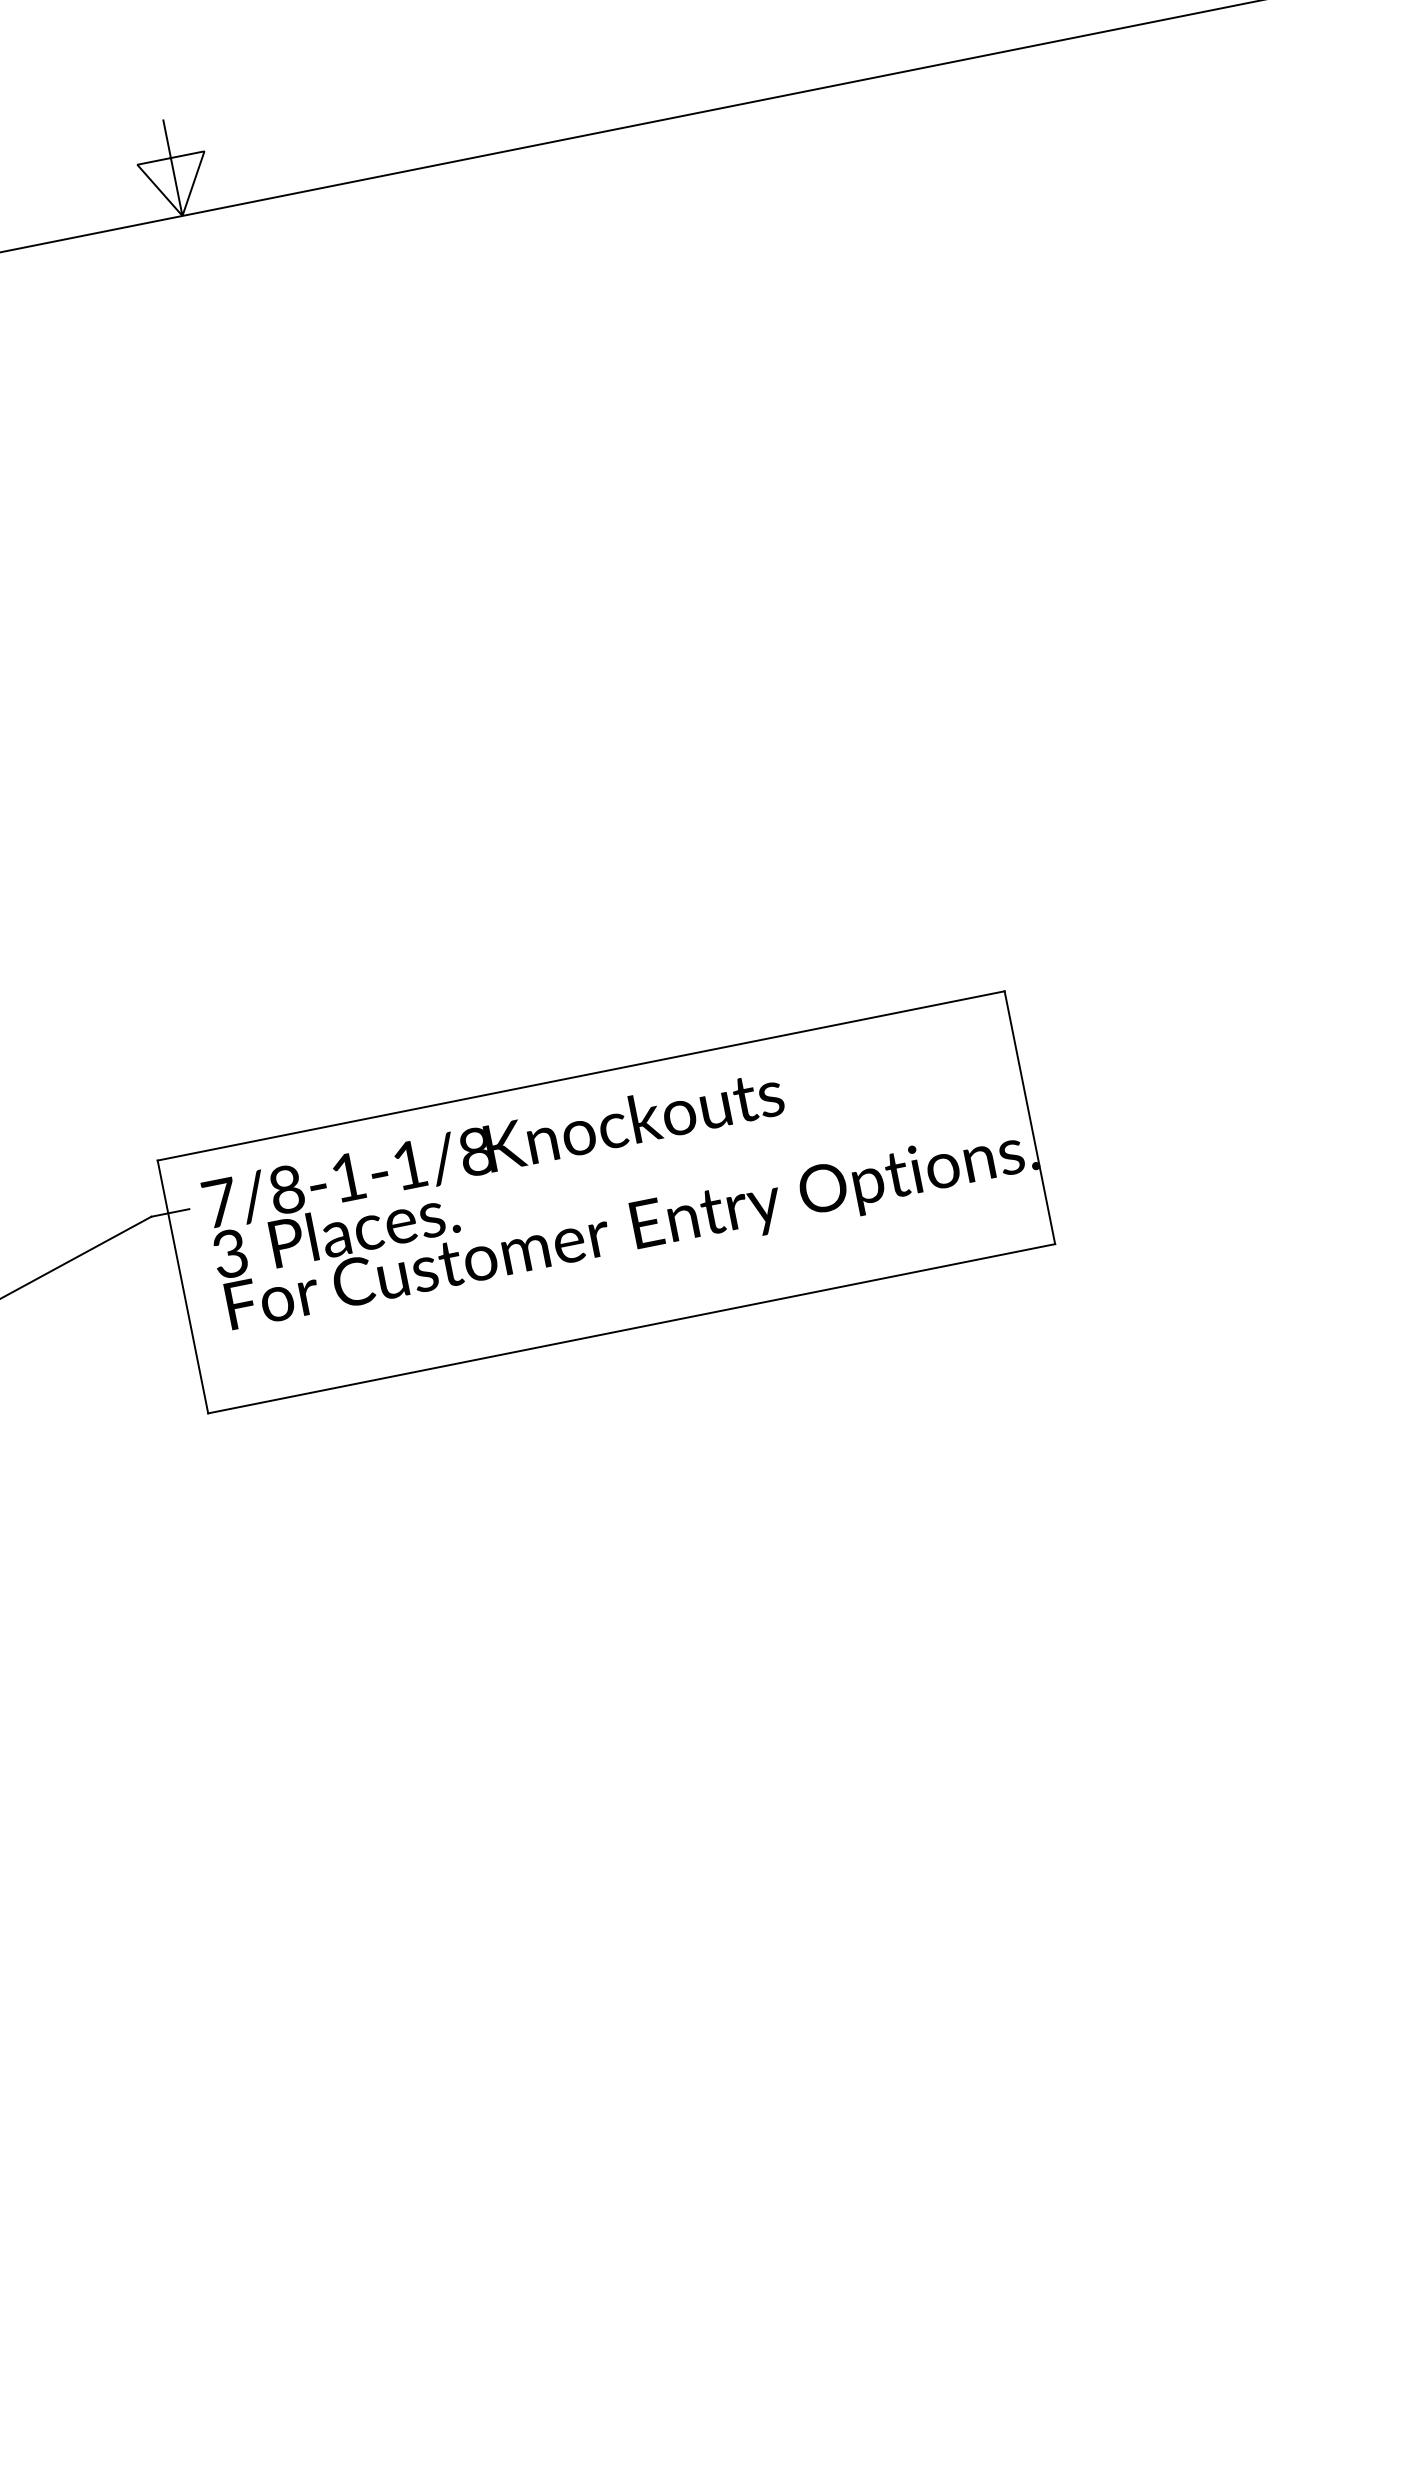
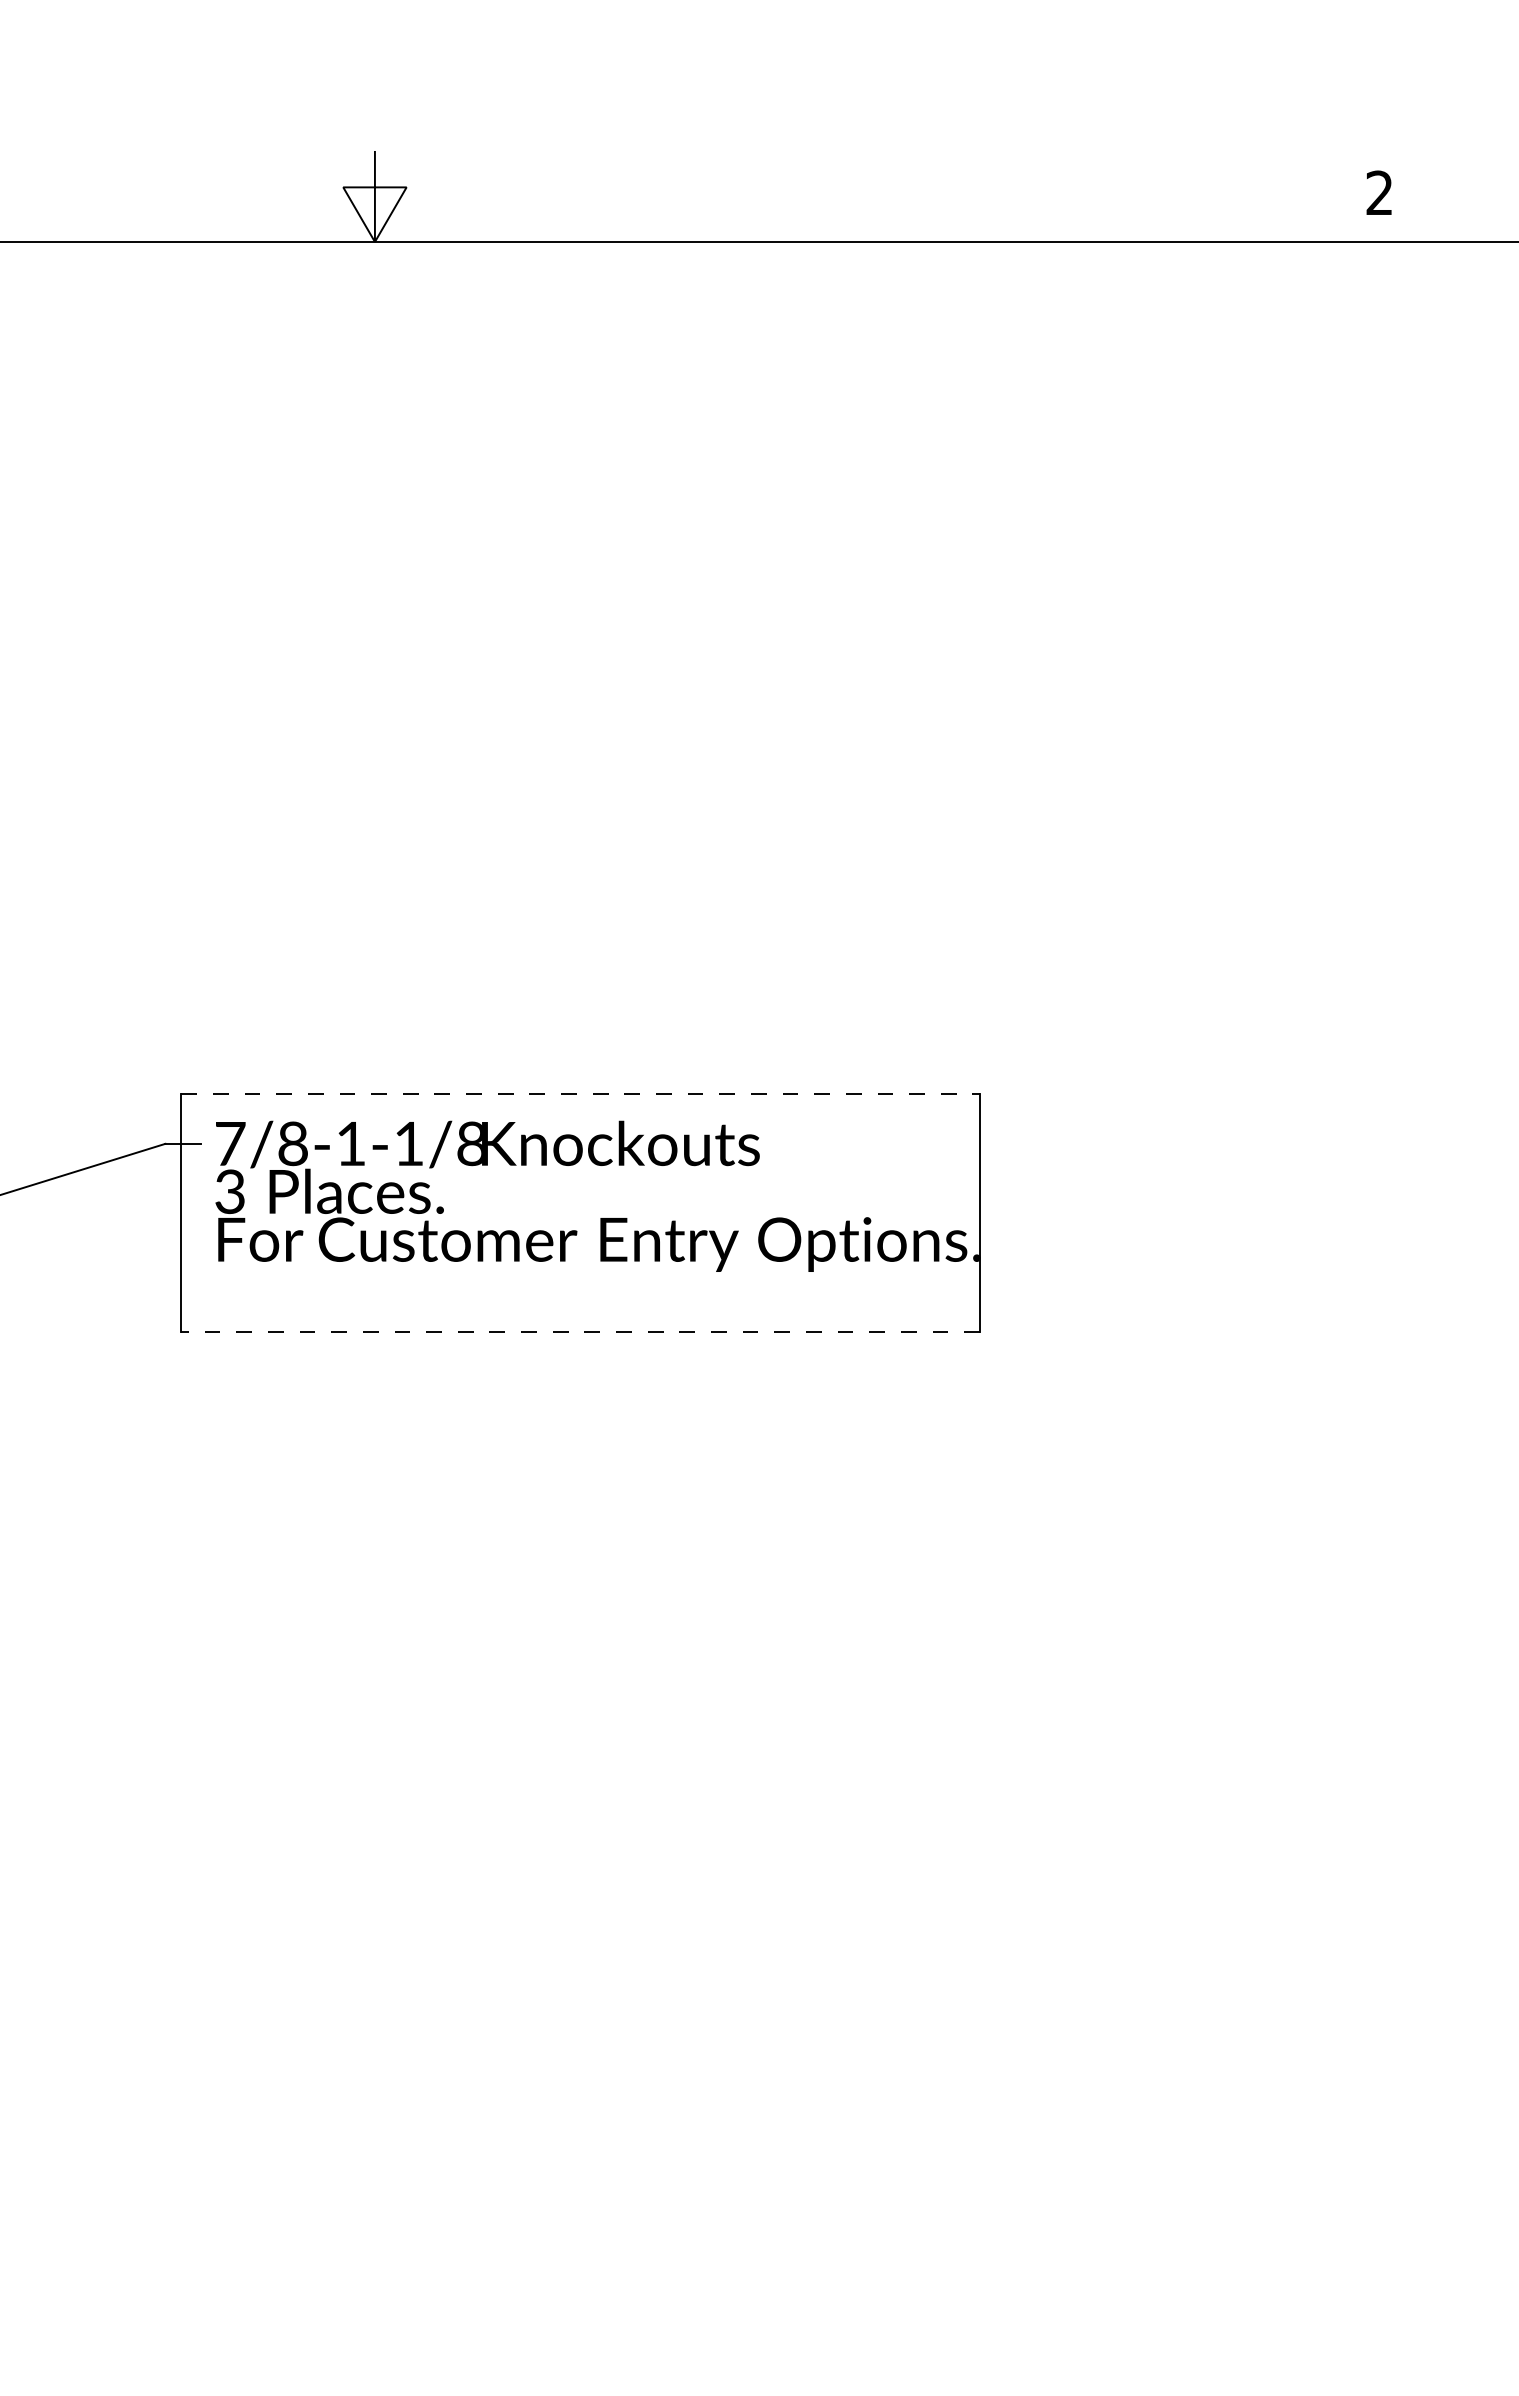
line: (582, 1076) -> (581, 1094), solid -> dashed
line: (631, 1328) -> (580, 1332), solid -> dashed

